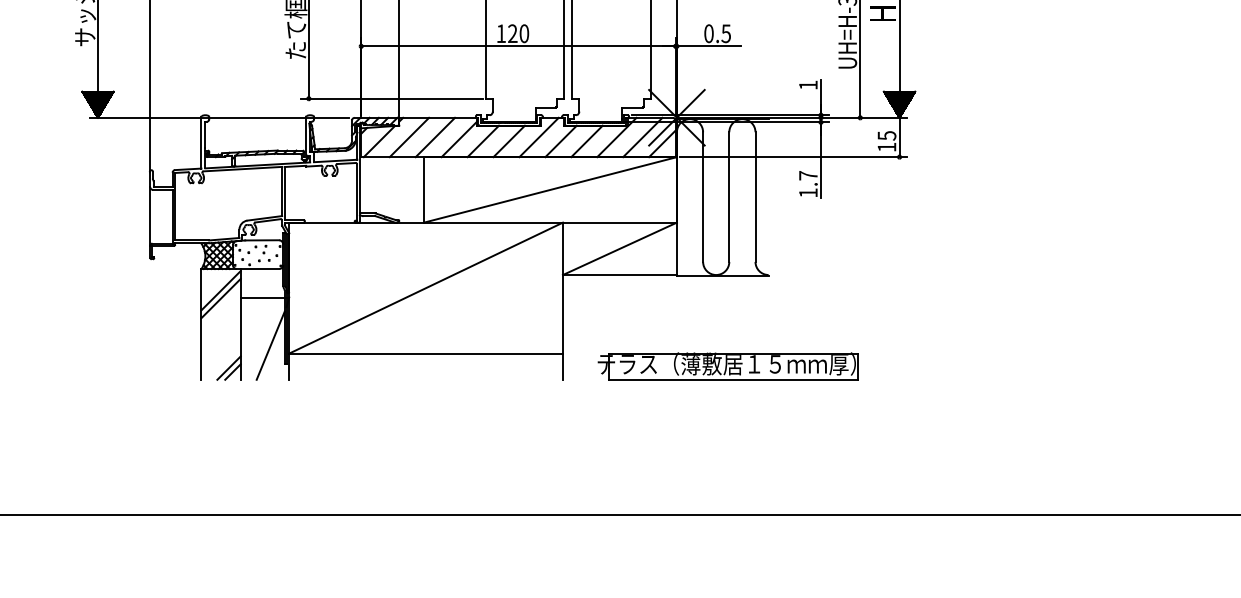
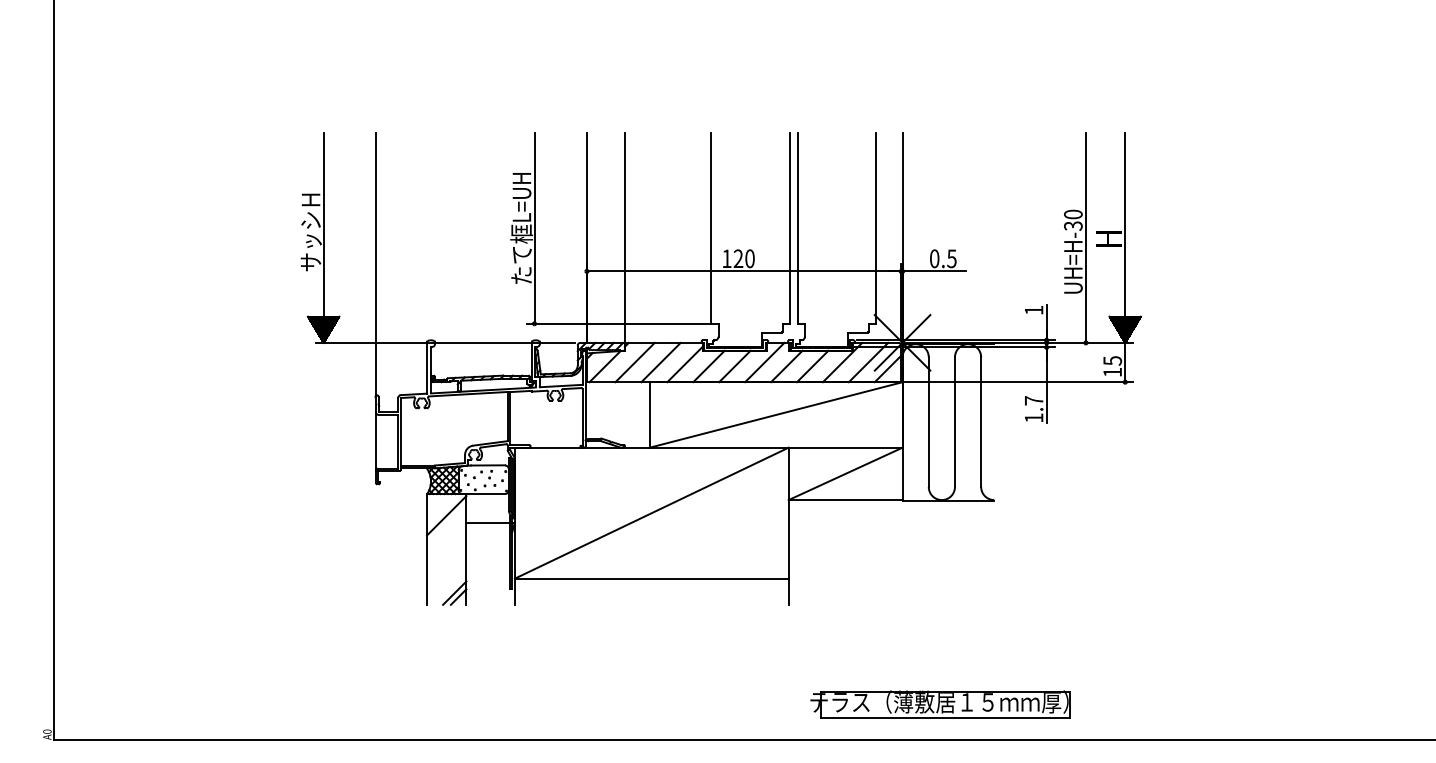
line: (220, 298) -> (446, 523), removed
line: (270, 345) -> (496, 570), removed
part: (727, 366) -> (940, 704), moved

